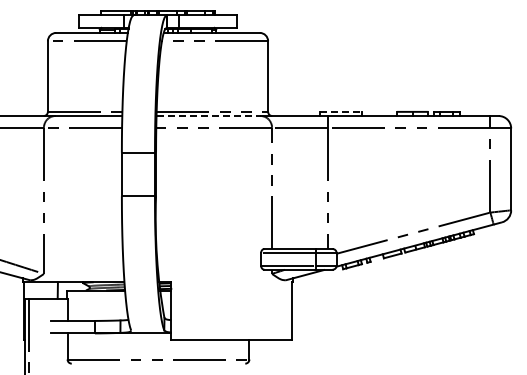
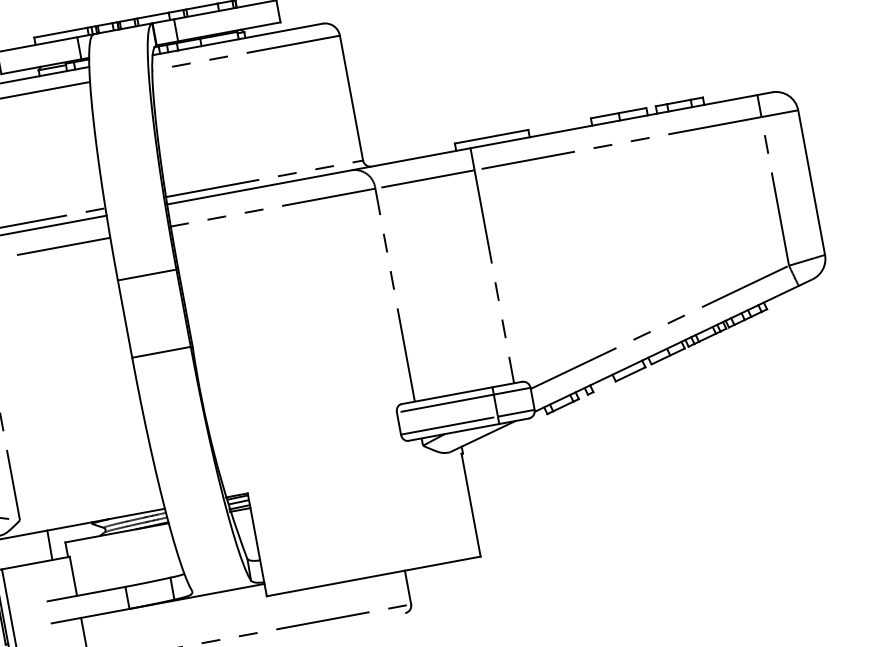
line: (340, 111) -> (490, 136), dashed -> solid
line: (209, 116) -> (260, 187), dashed -> solid

